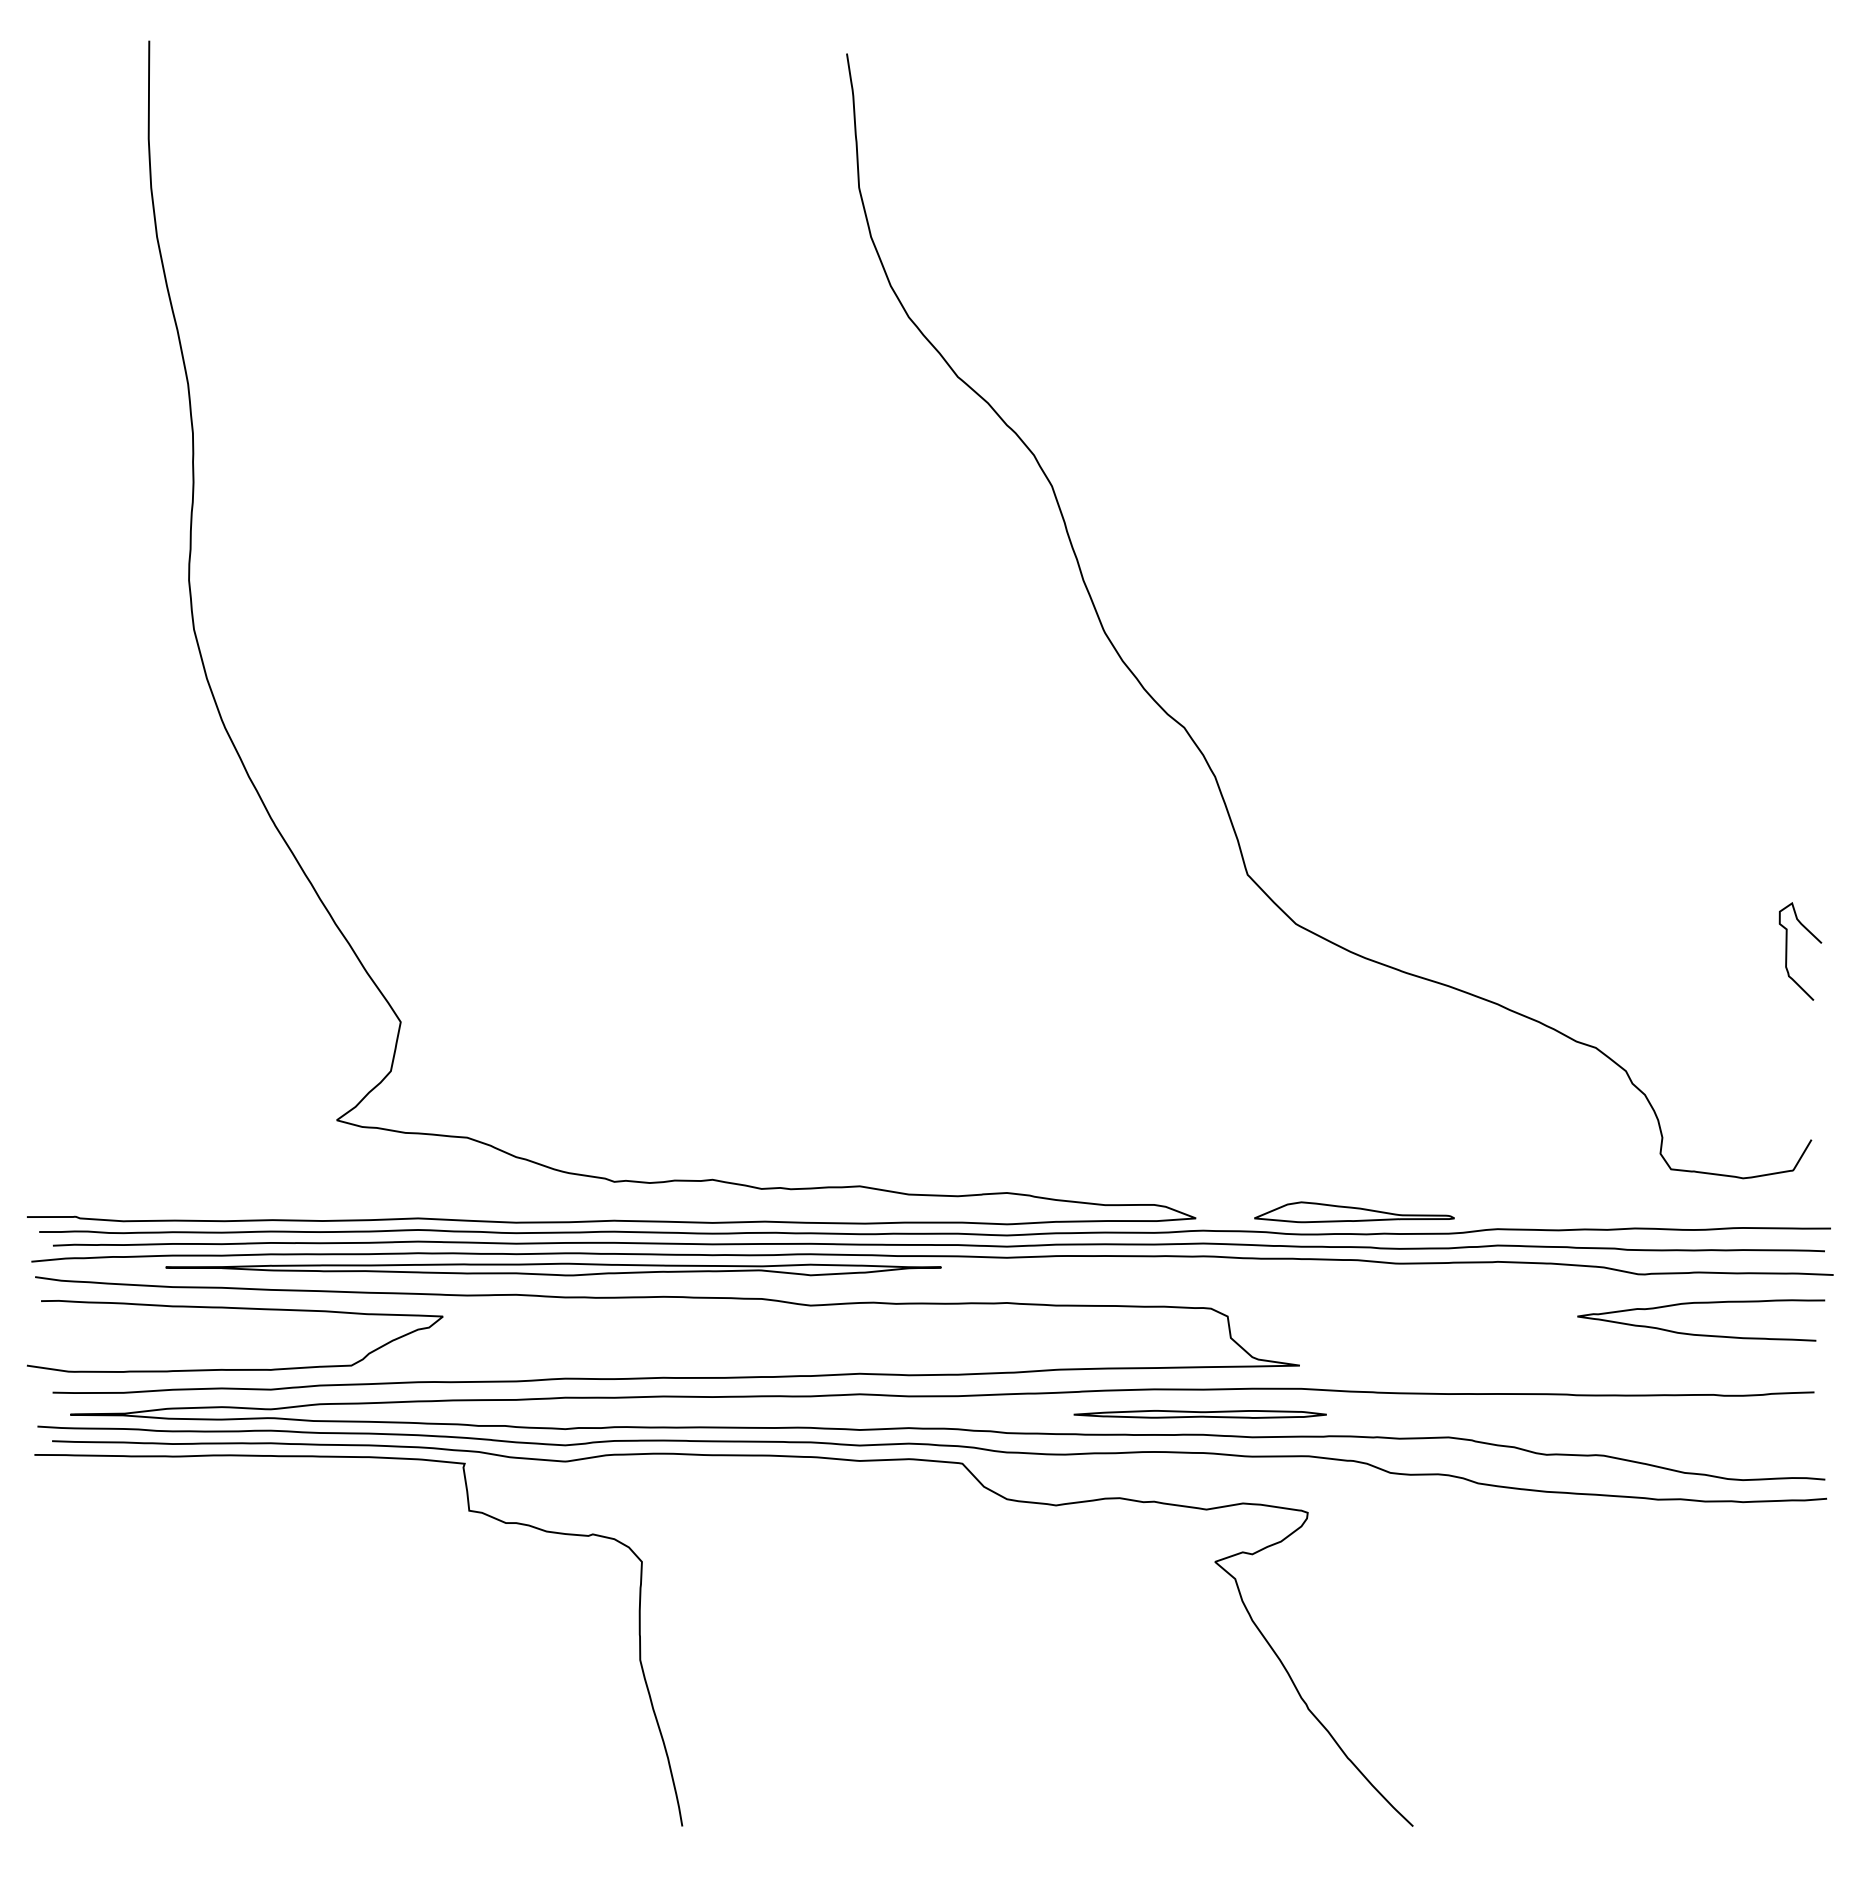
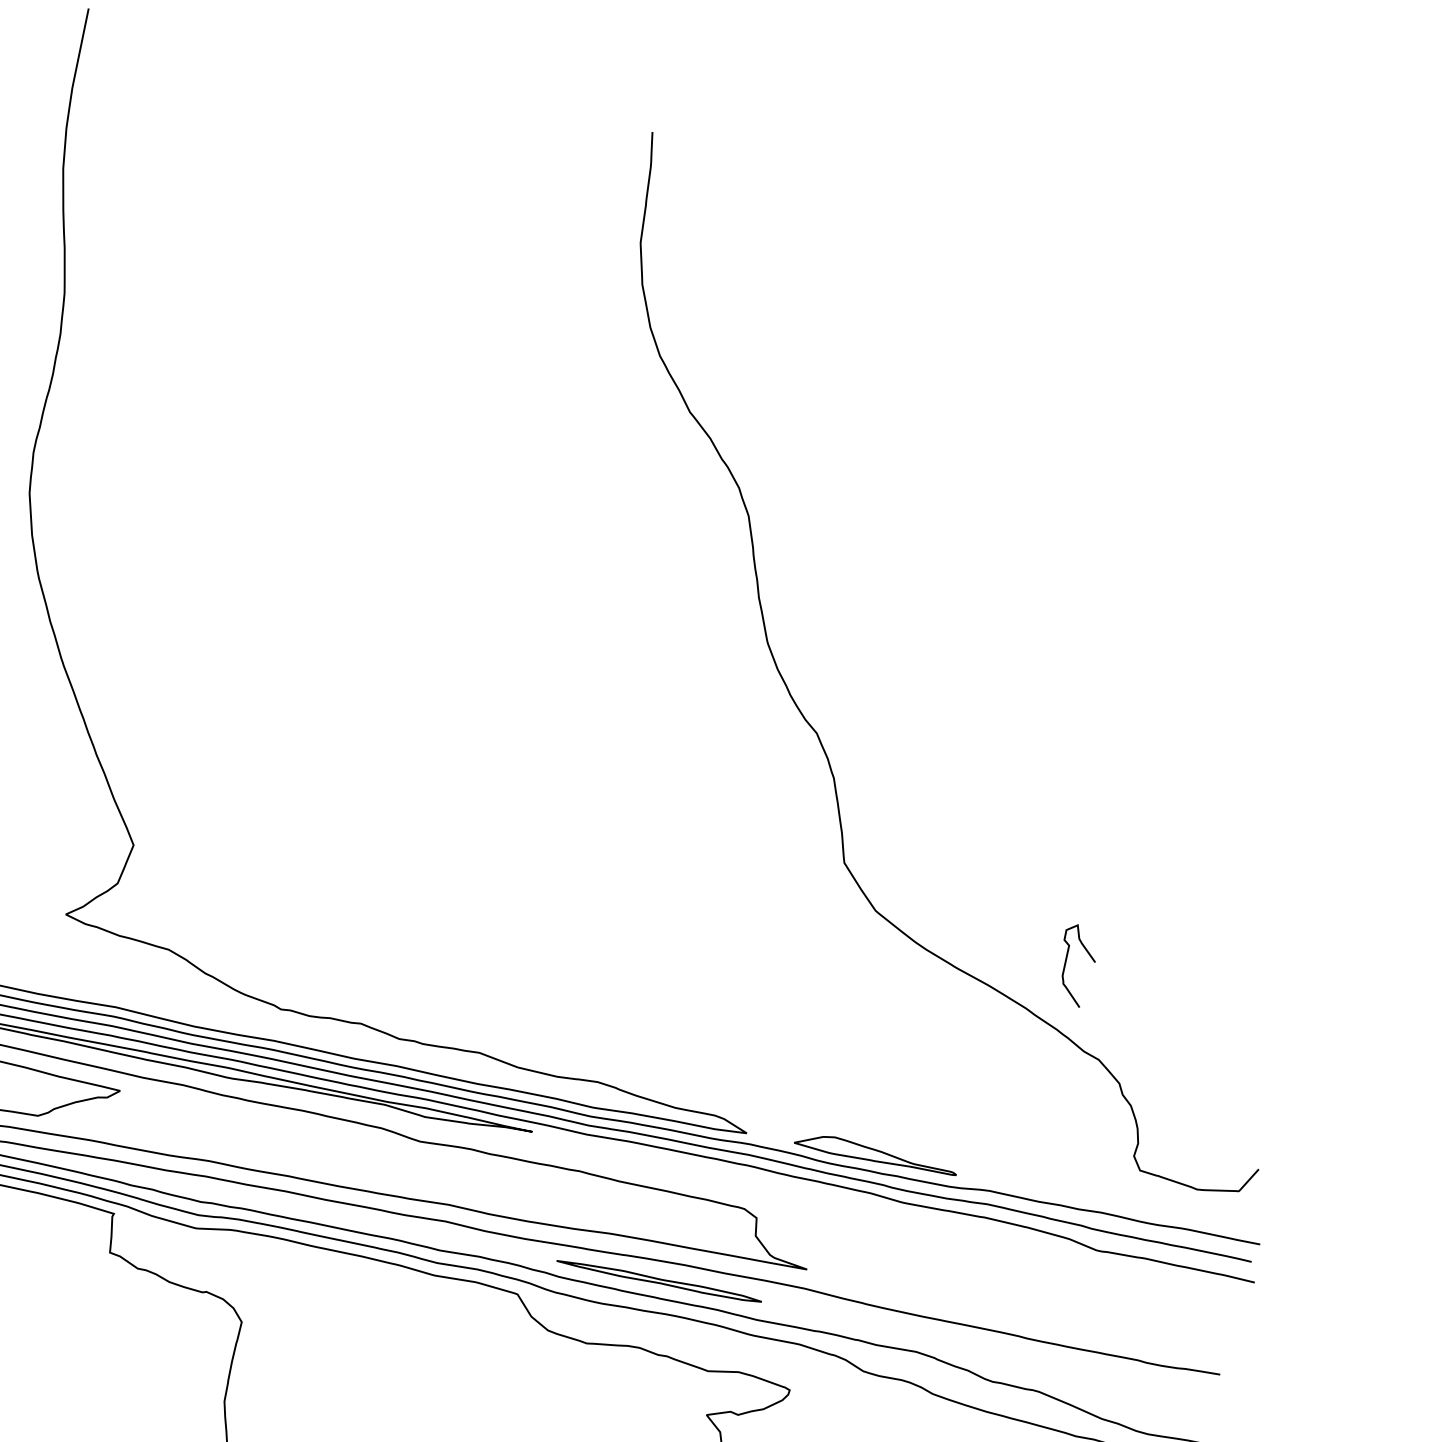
curve: (1787, 951) -> (1066, 963), moved
curve: (1701, 1334) -> (1138, 1309), removed
part: (1199, 1414) -> (658, 1281), moved

